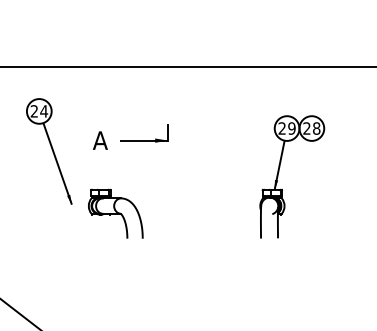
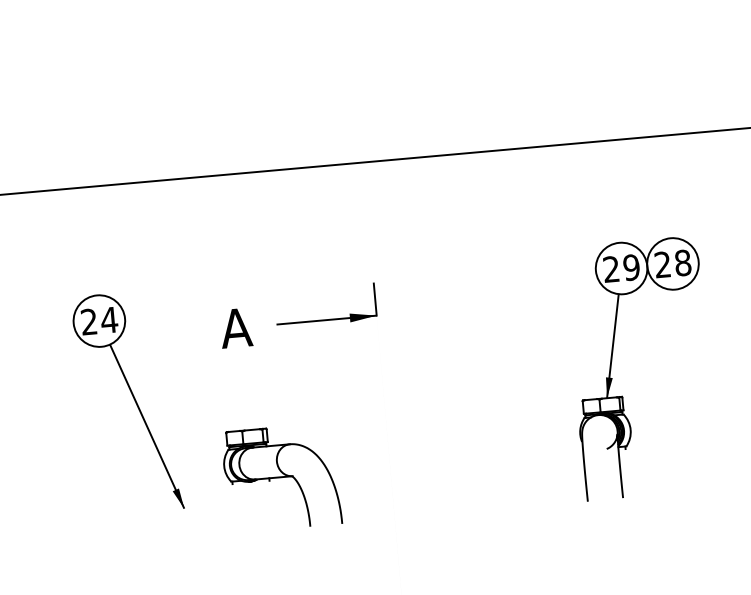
part: (49, 151) -> (127, 402), moved

